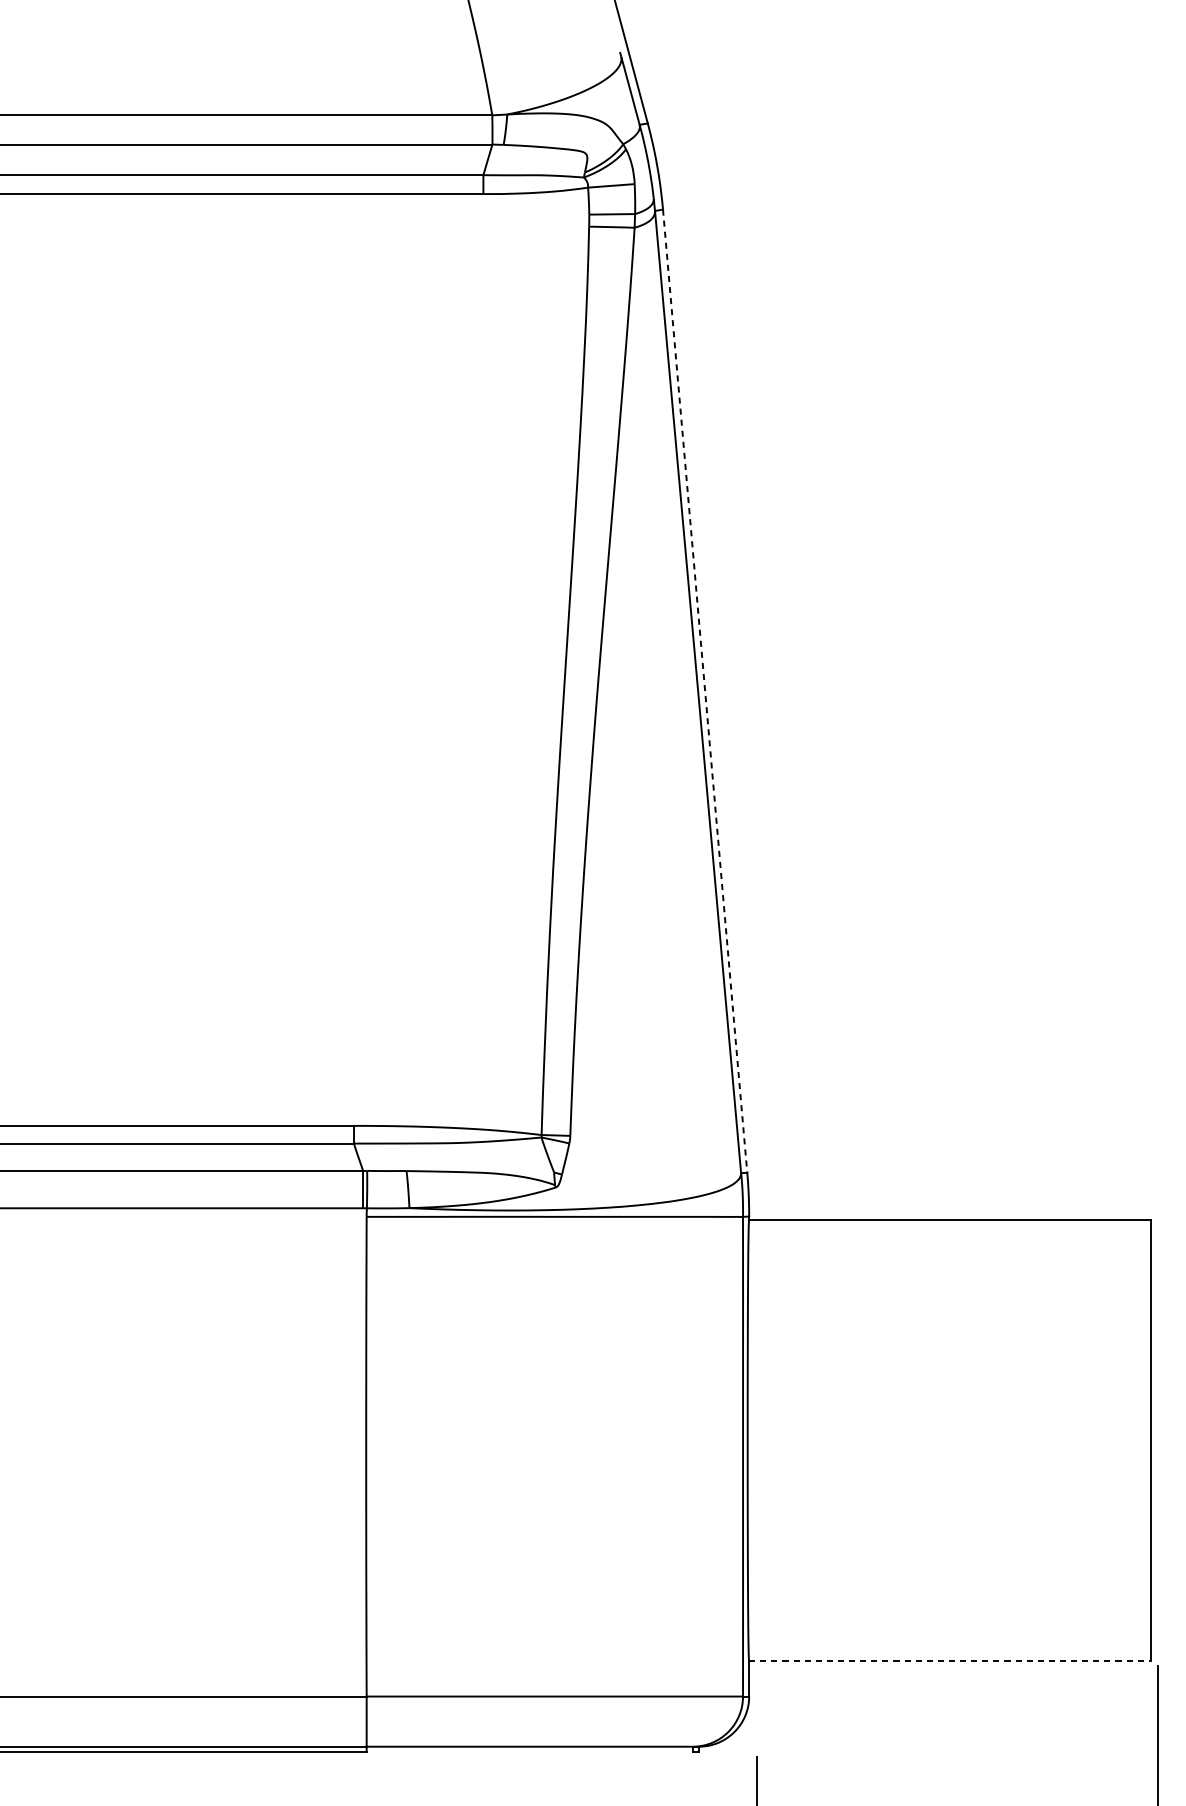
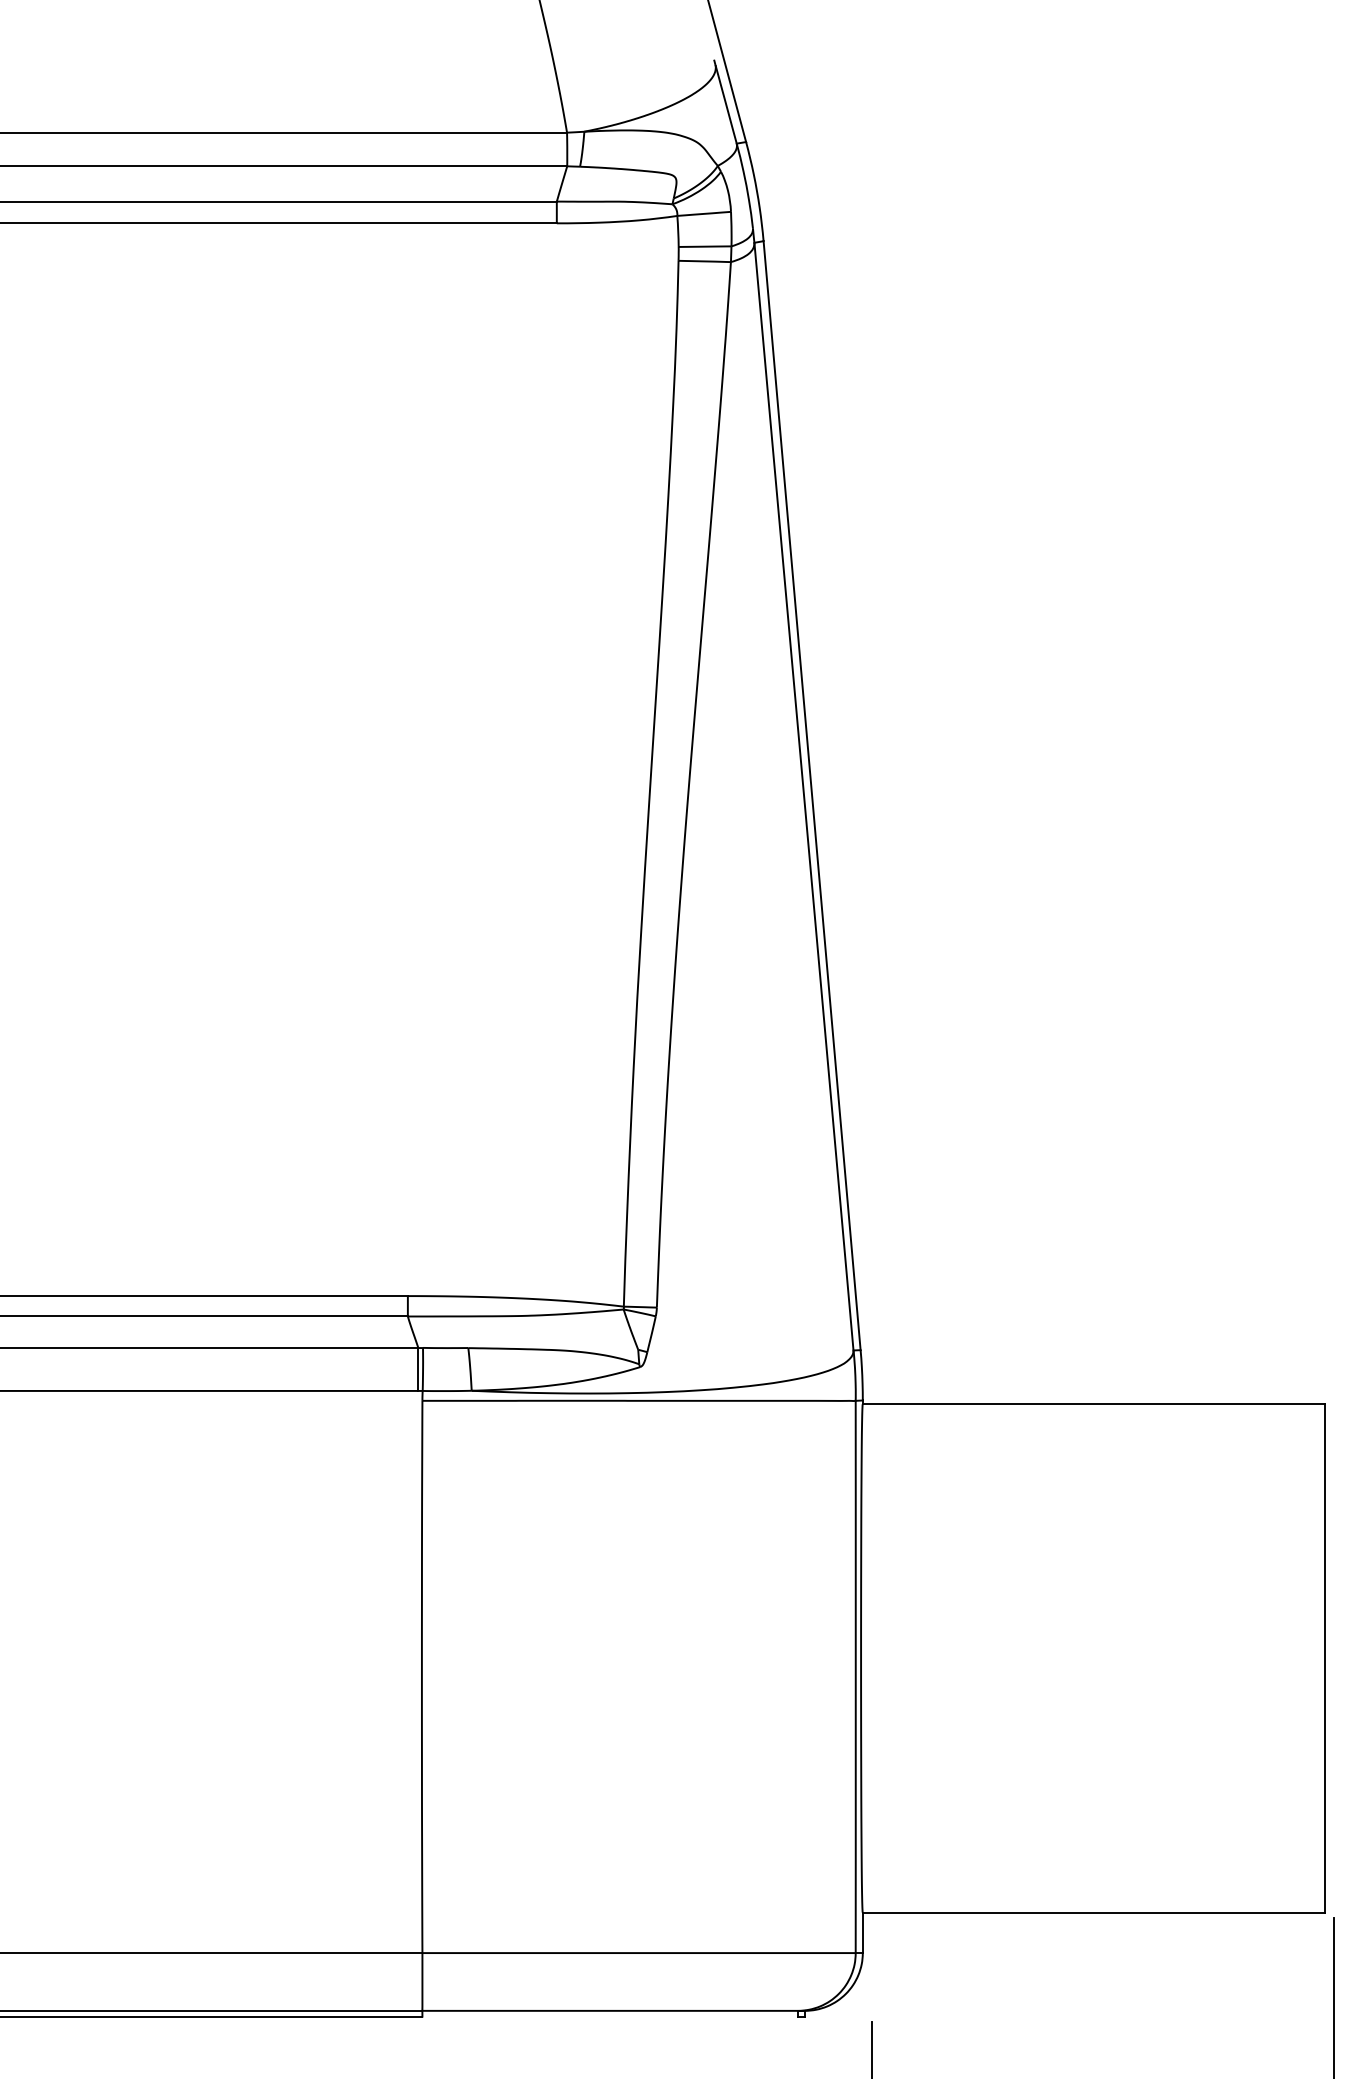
line: (705, 691) -> (812, 795), dashed -> solid
line: (950, 1661) -> (1094, 1912), dashed -> solid

